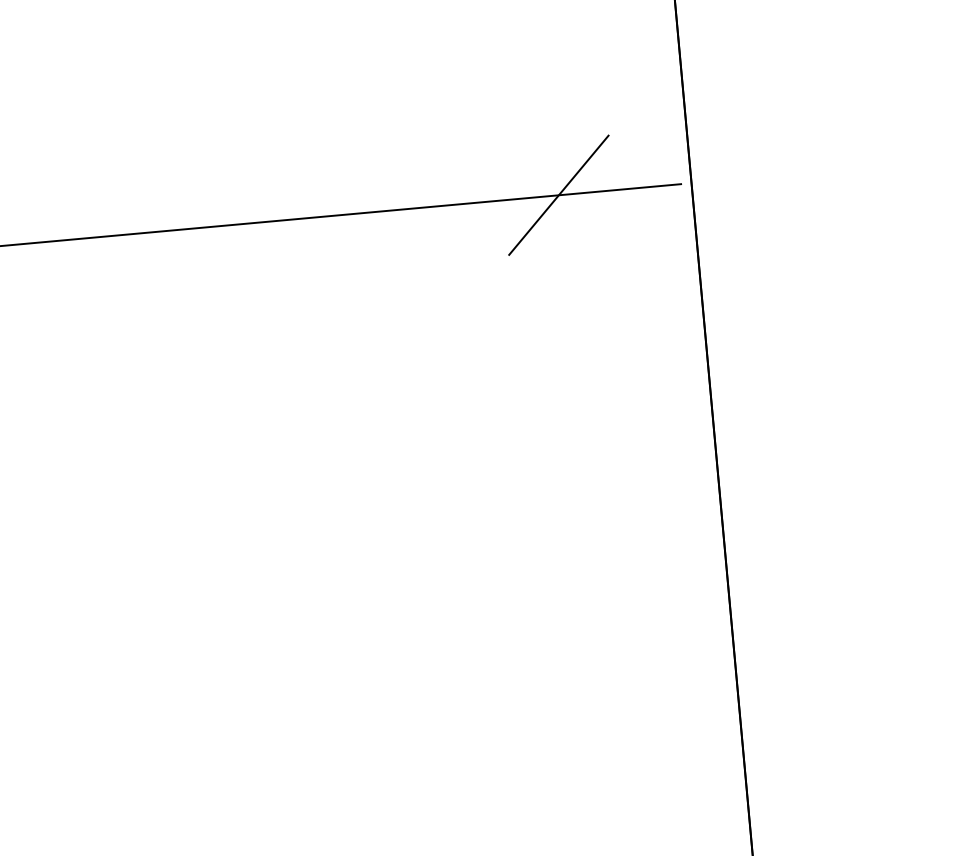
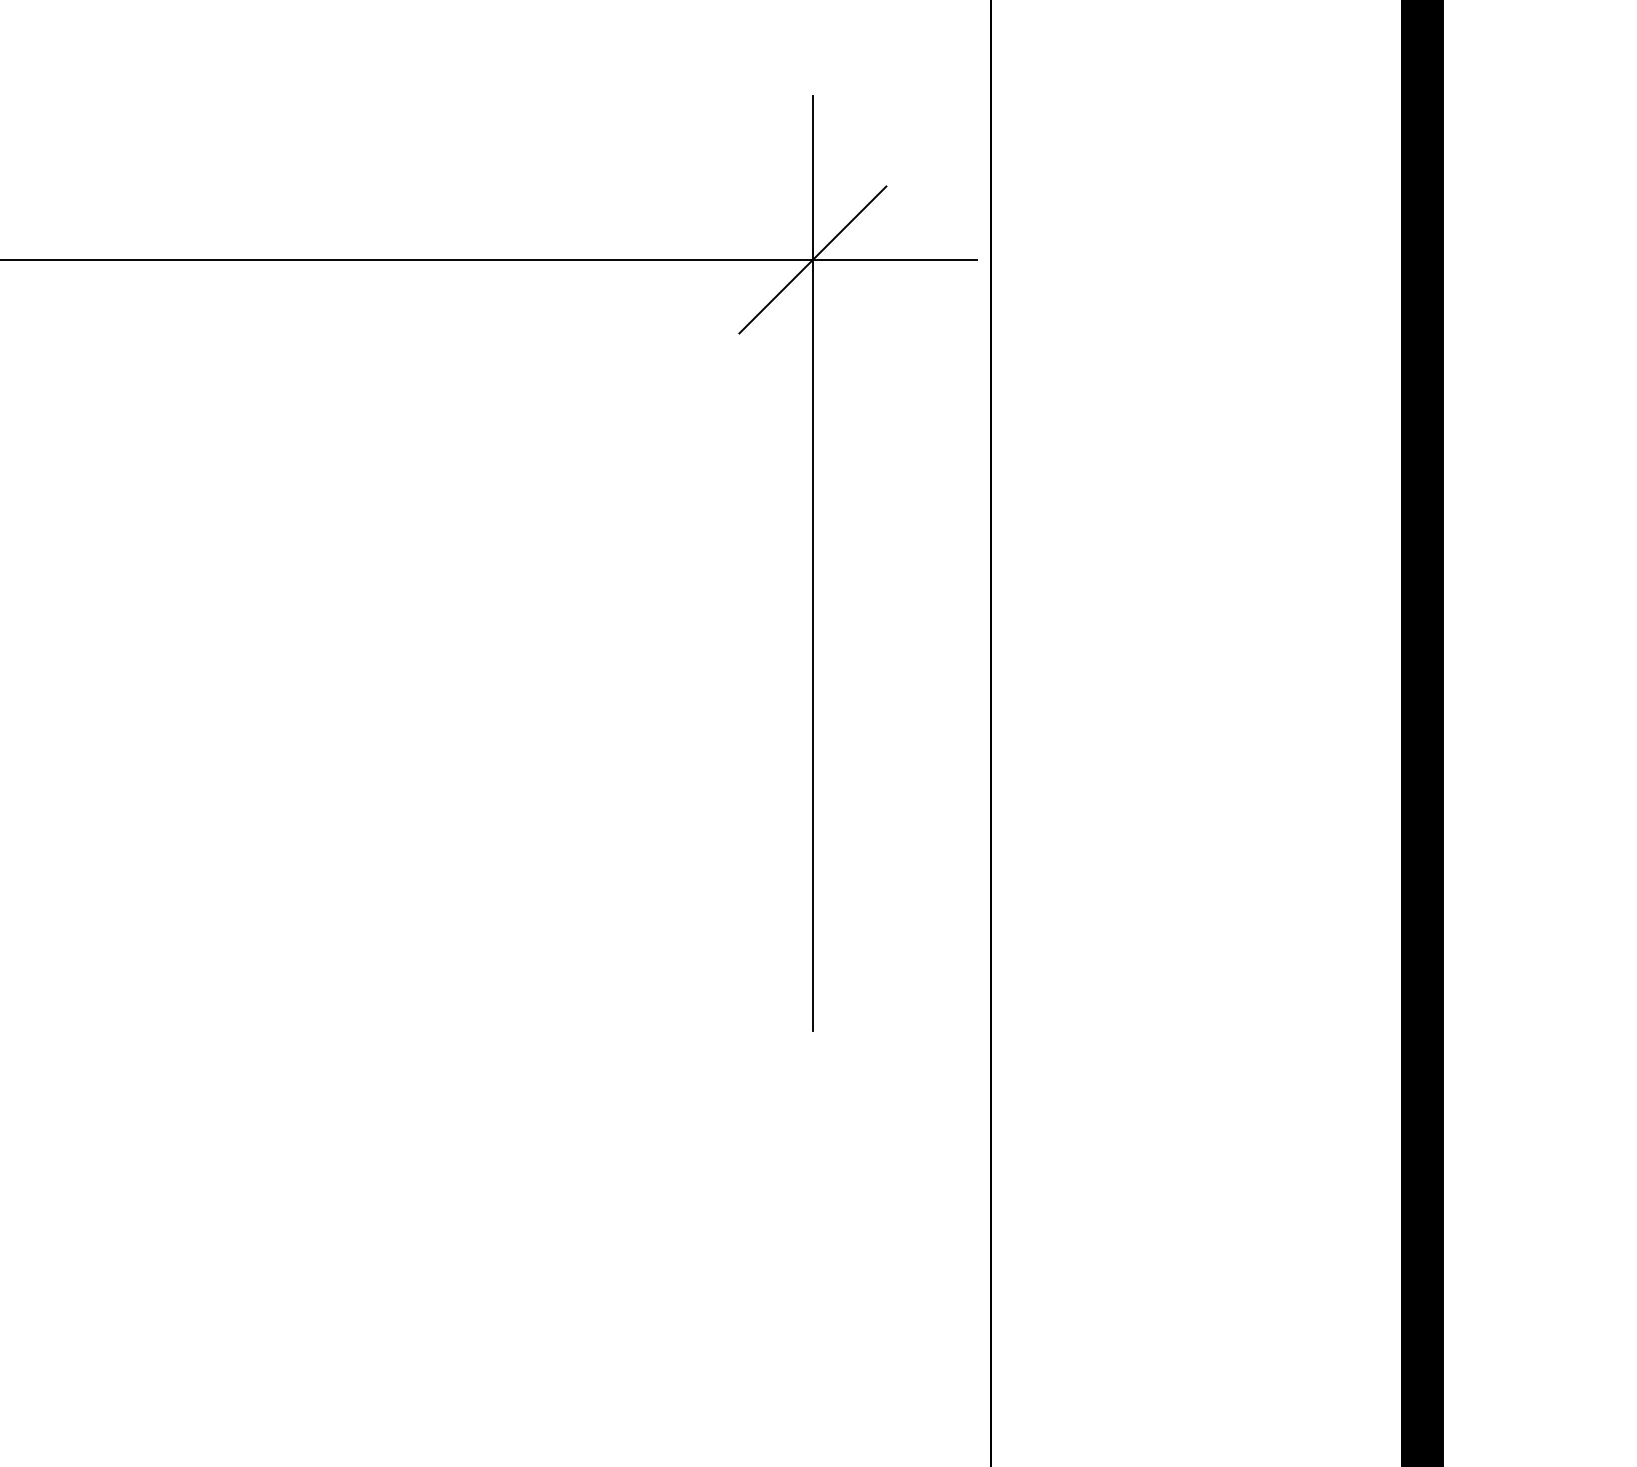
line: (579, 420) -> (812, 562), added

